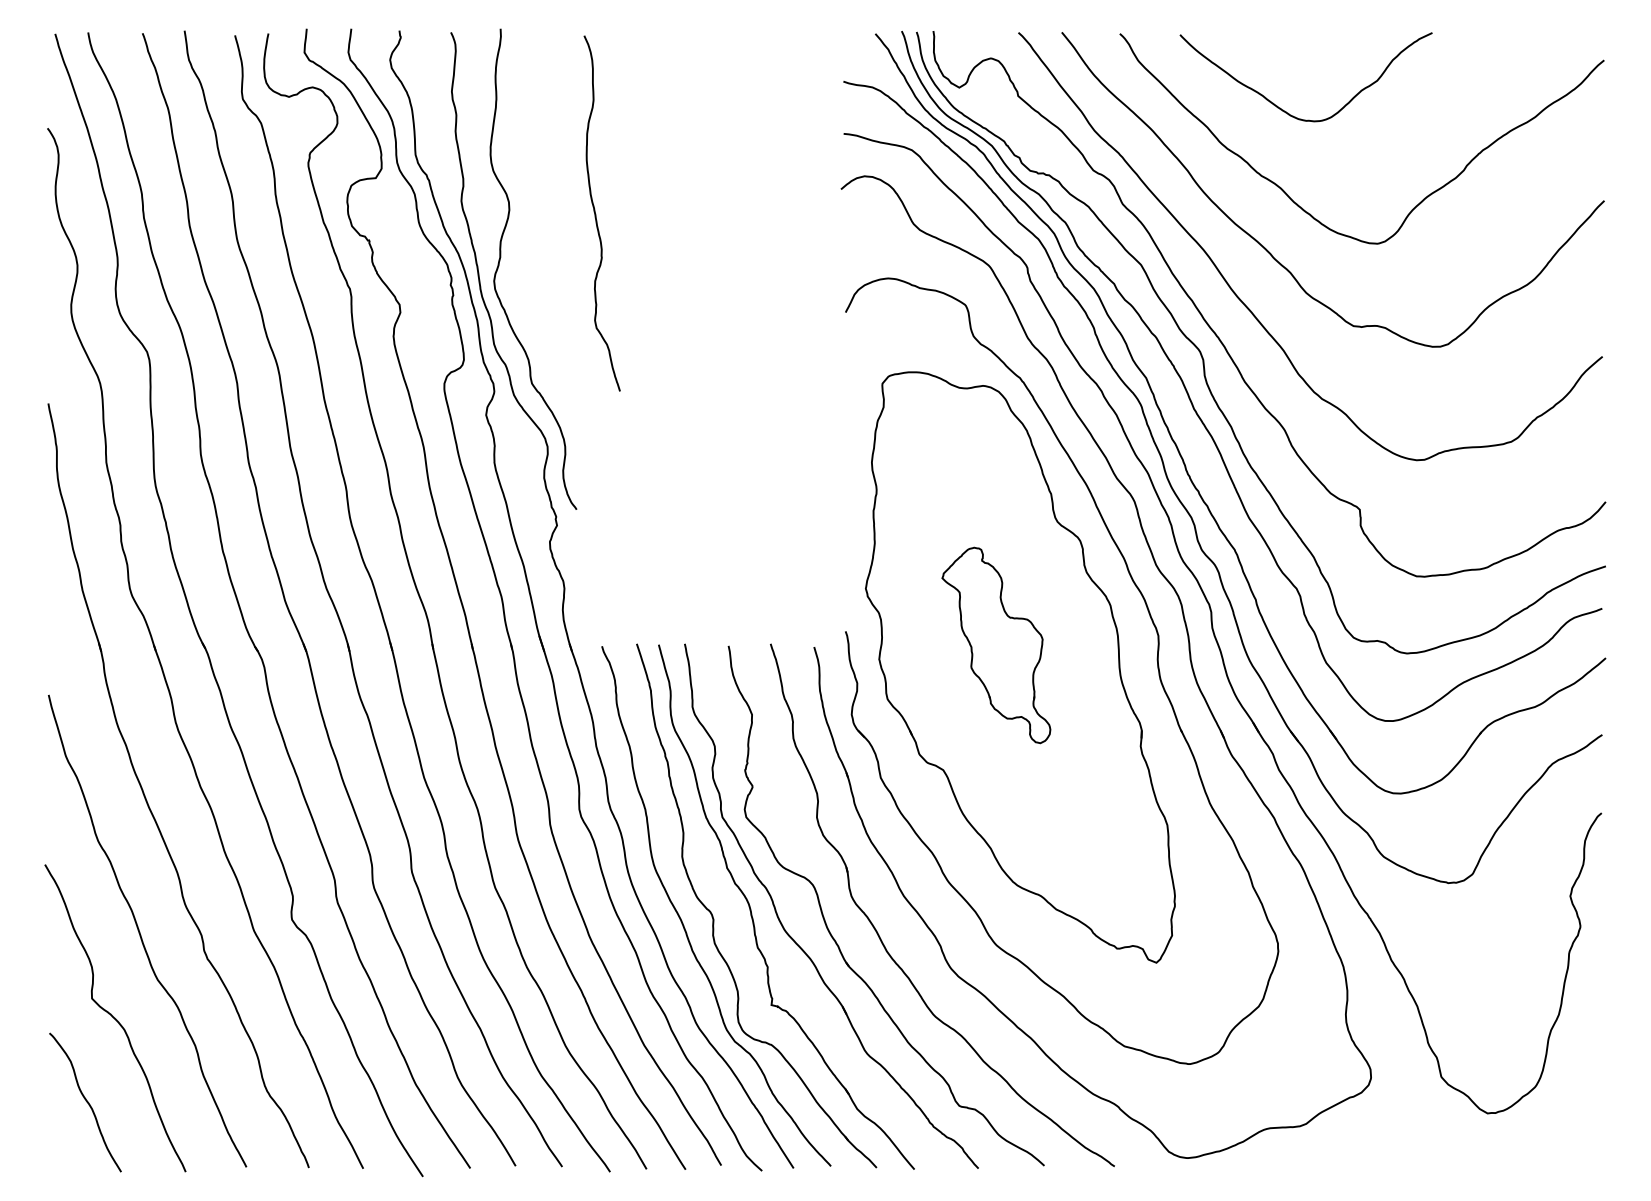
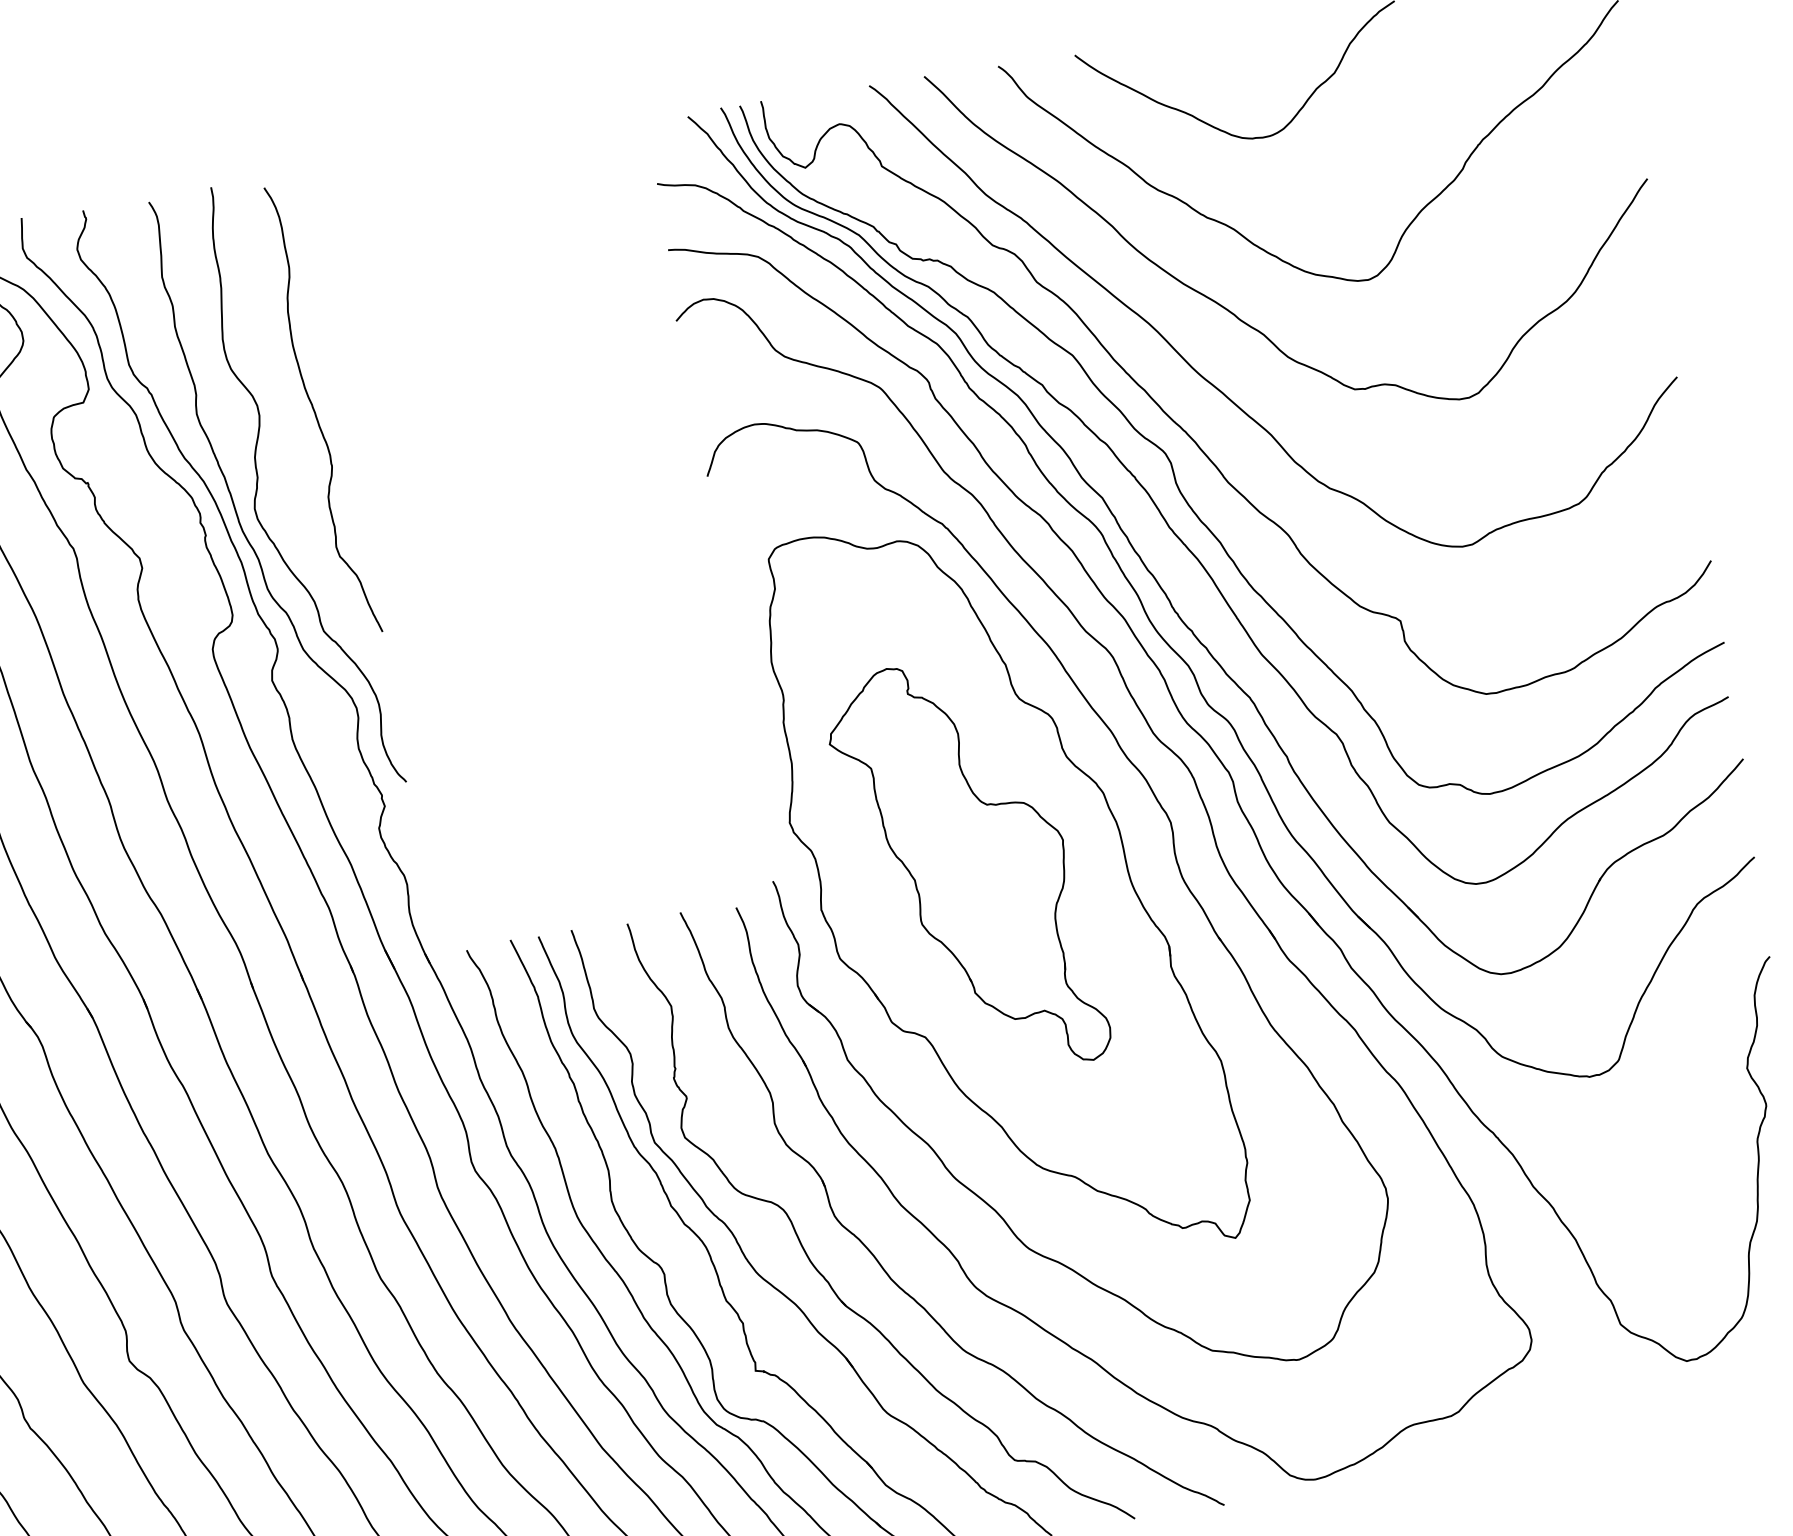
curve: (596, 214) -> (316, 412), moved
part: (996, 645) -> (967, 868), size x1.67

